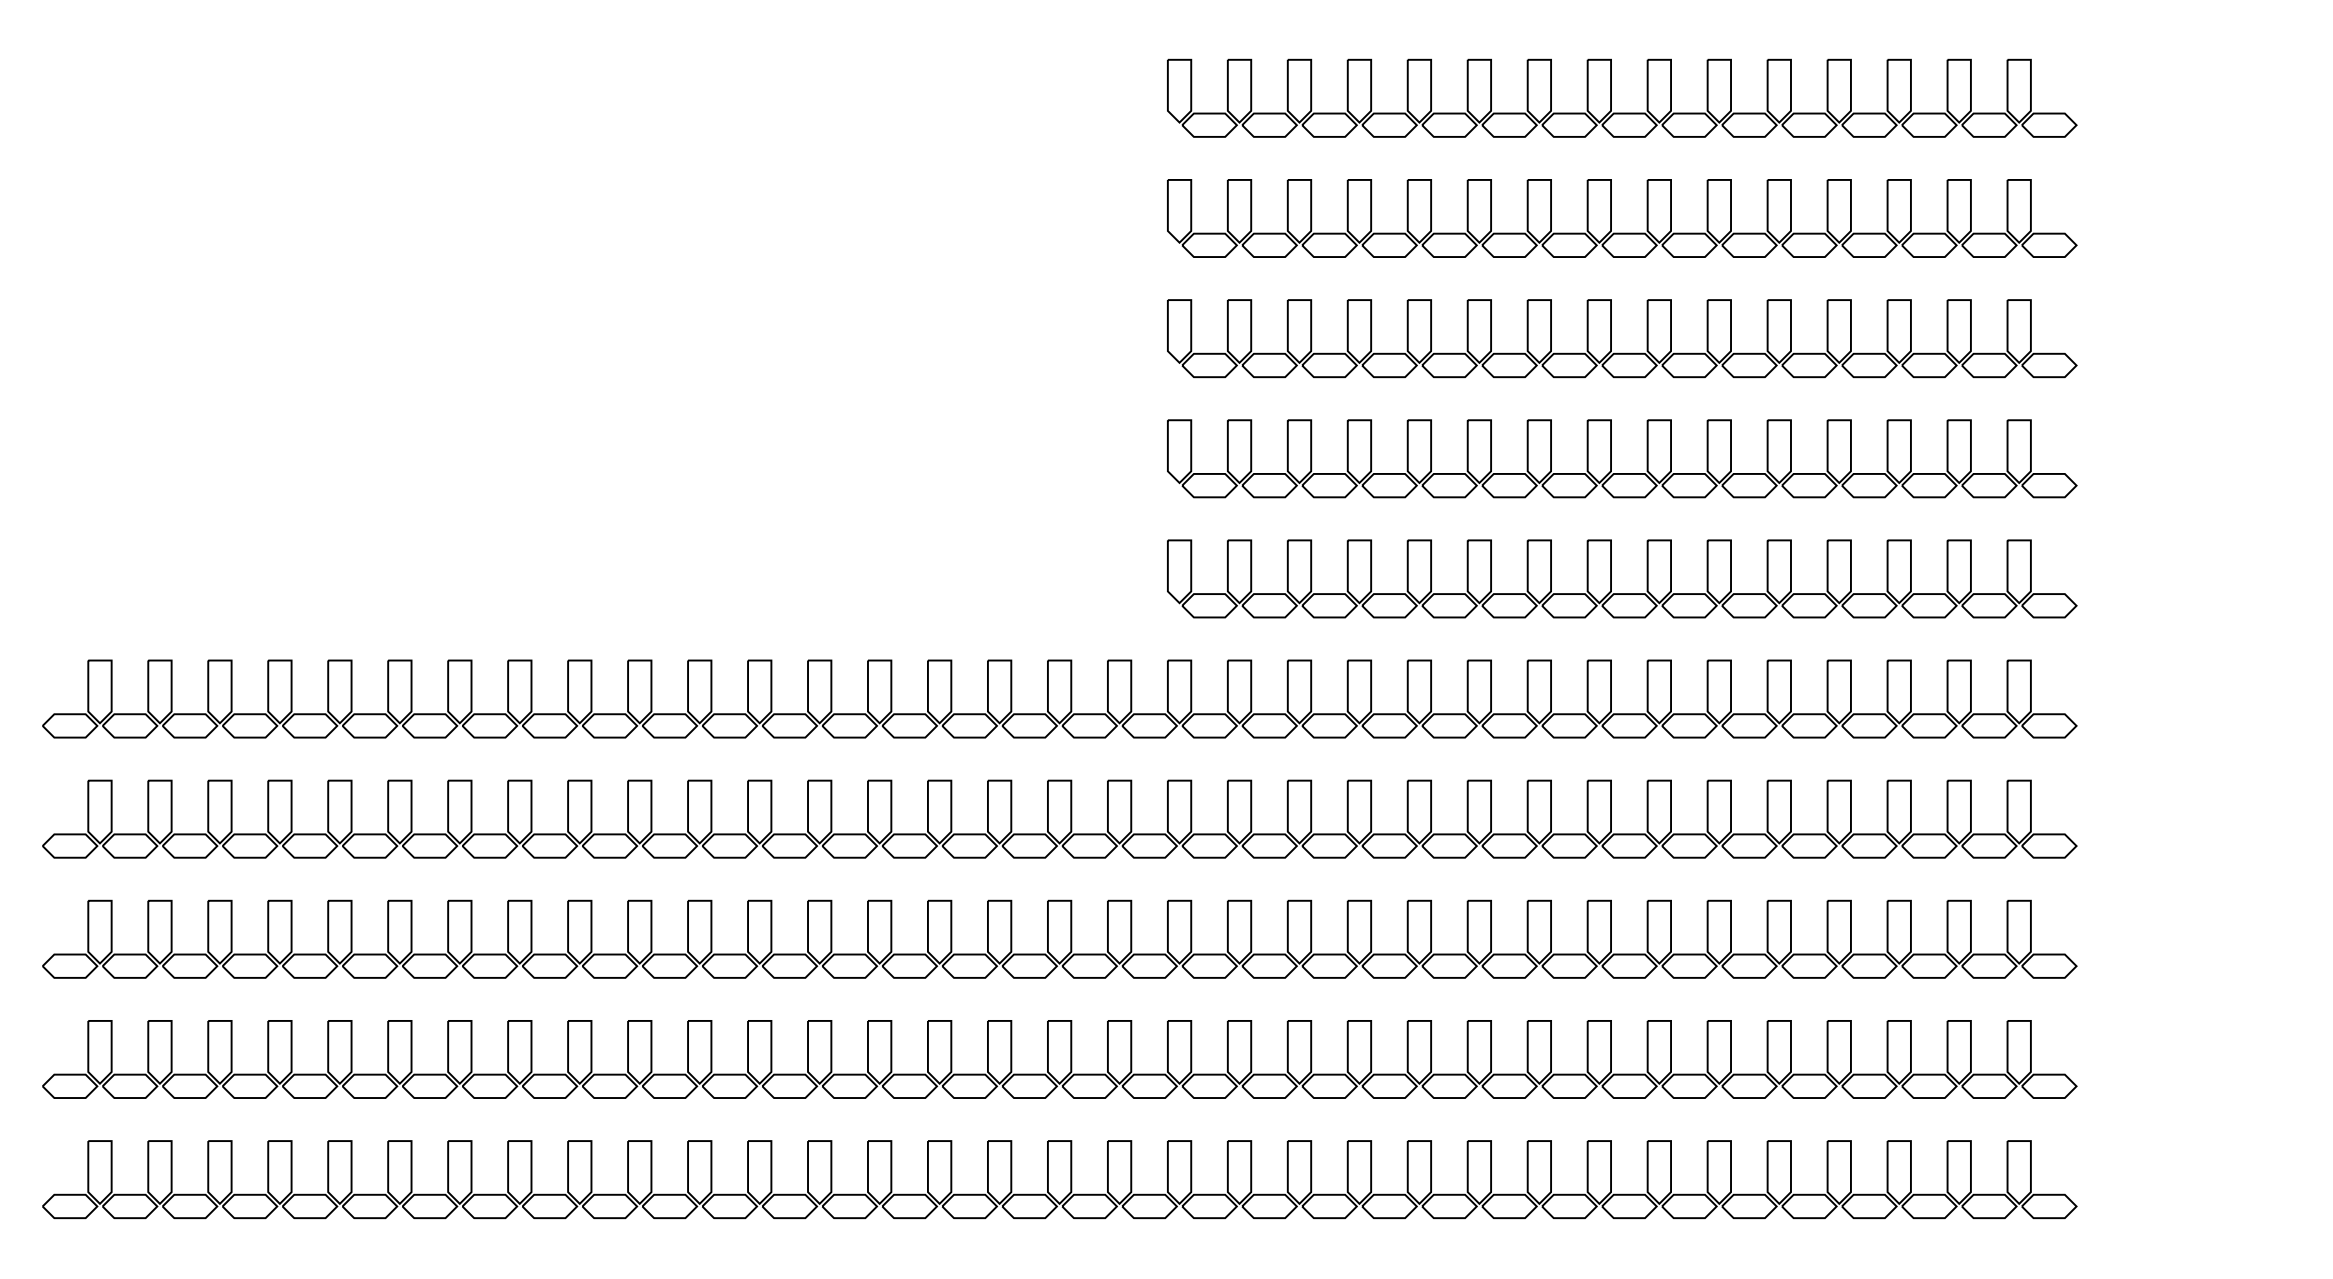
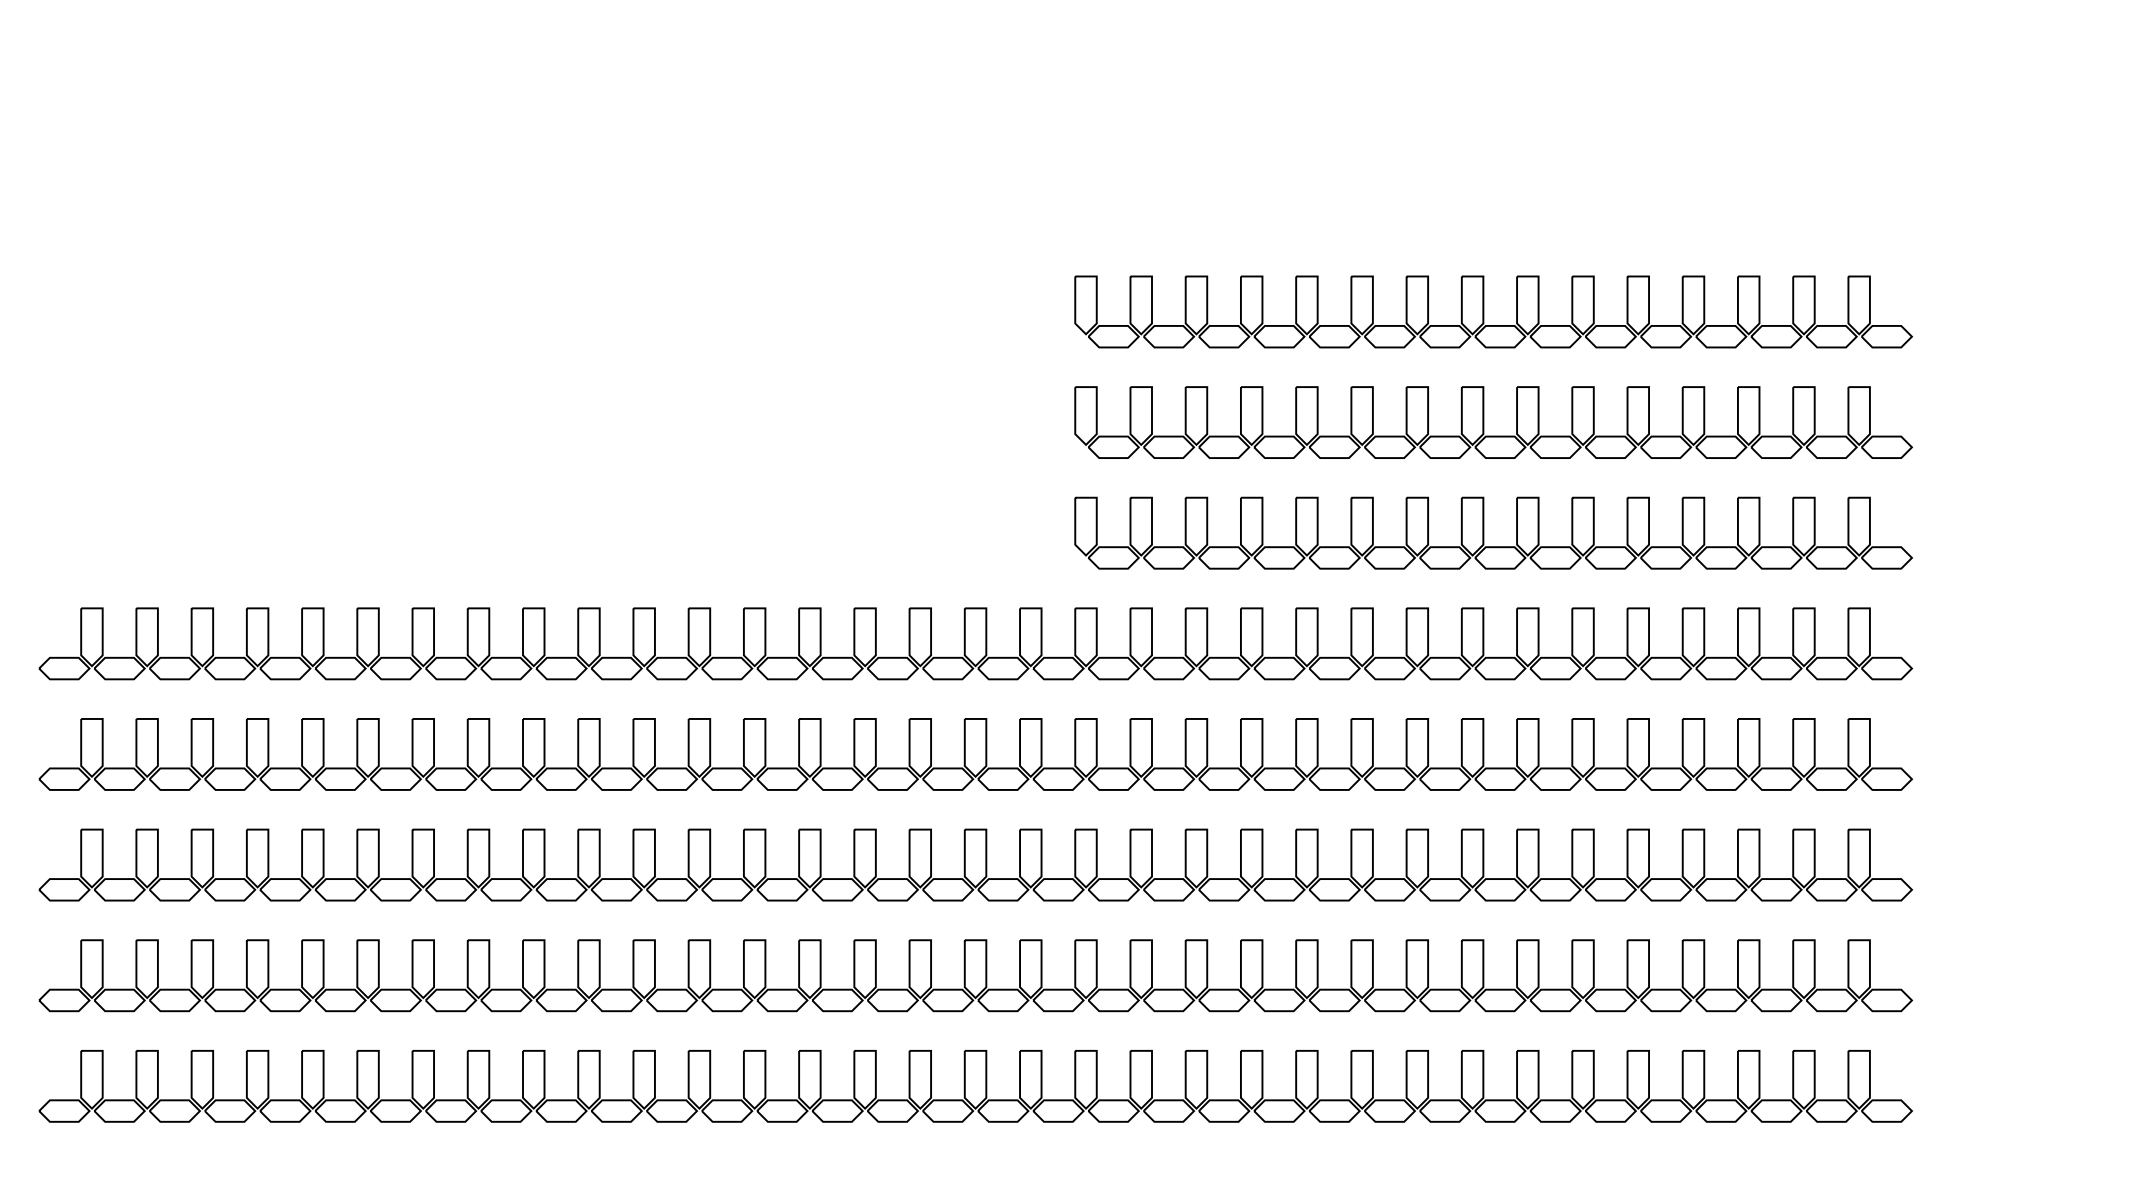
part: (1611, 97) -> (1483, 89), removed
part: (1611, 218) -> (1483, 201), removed

